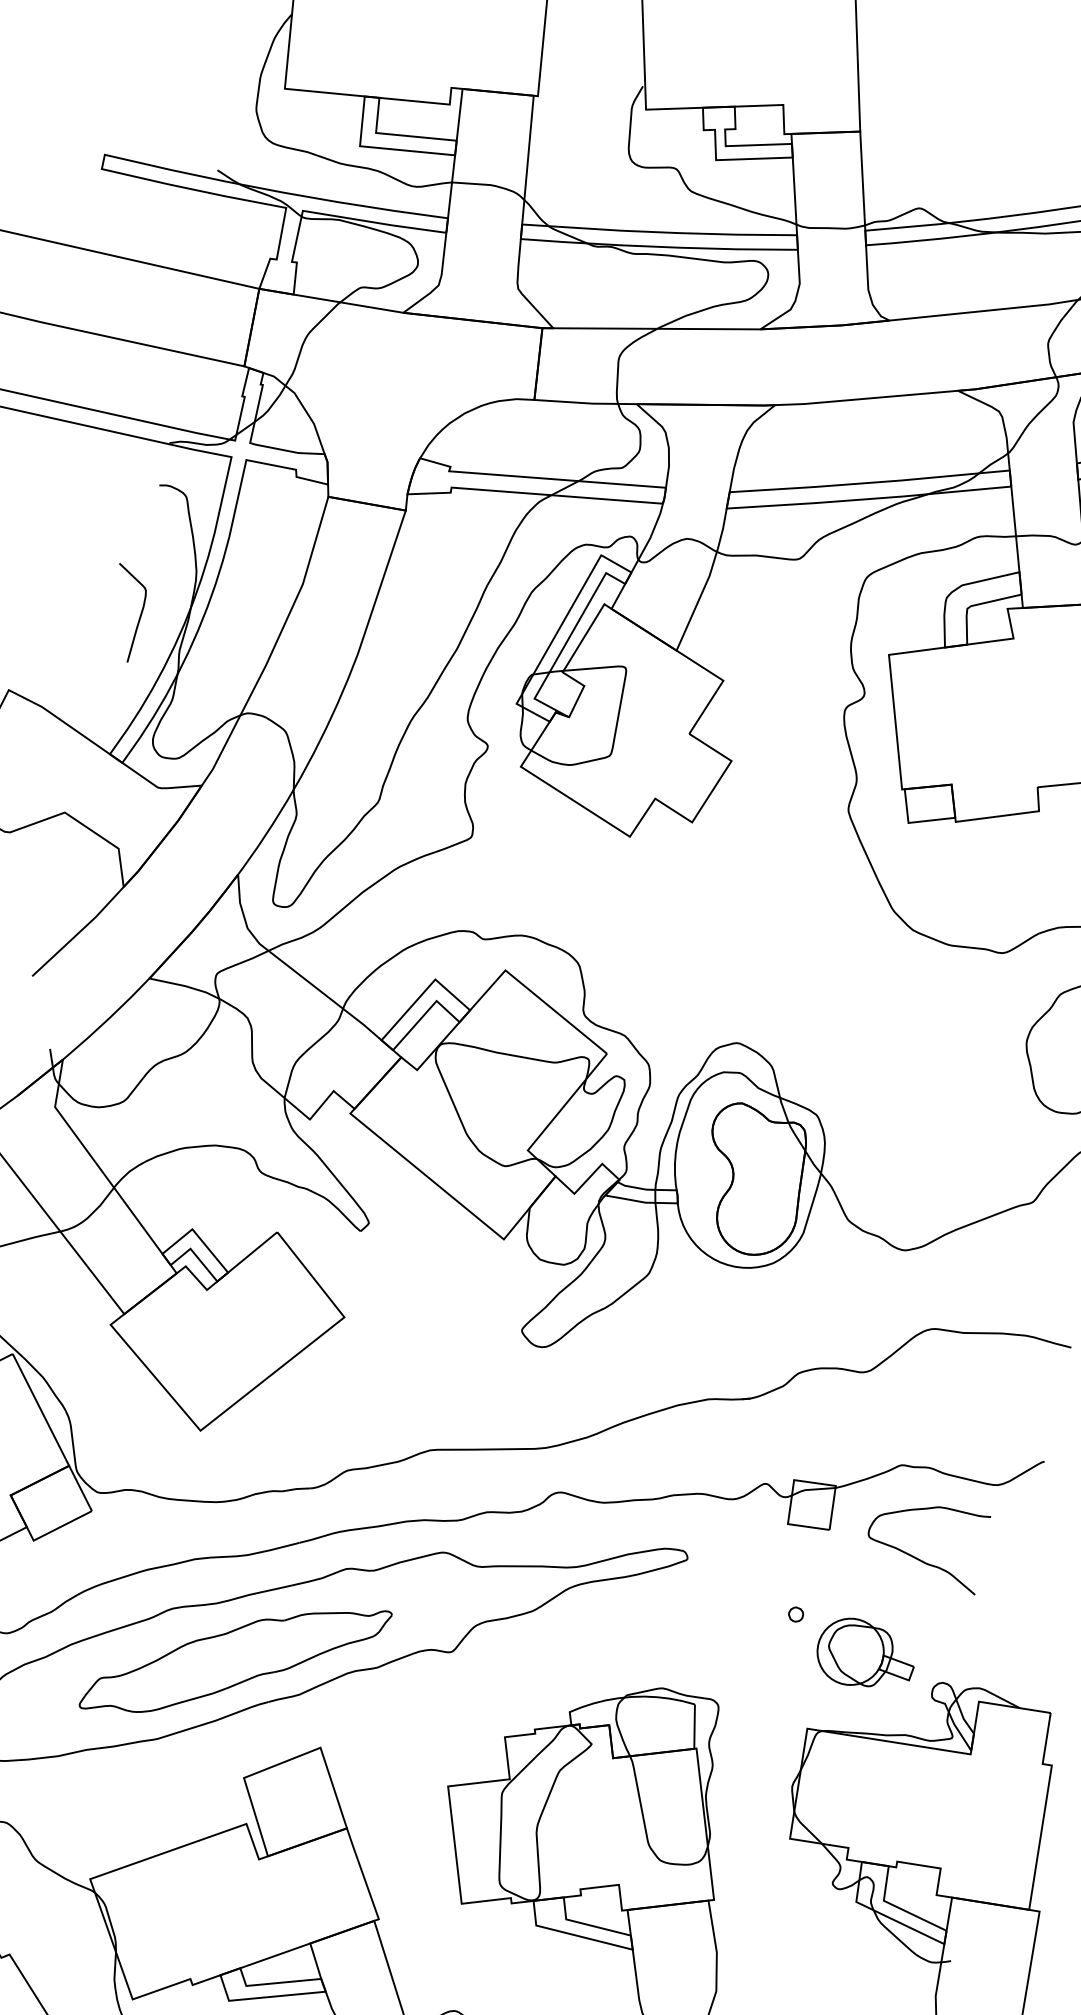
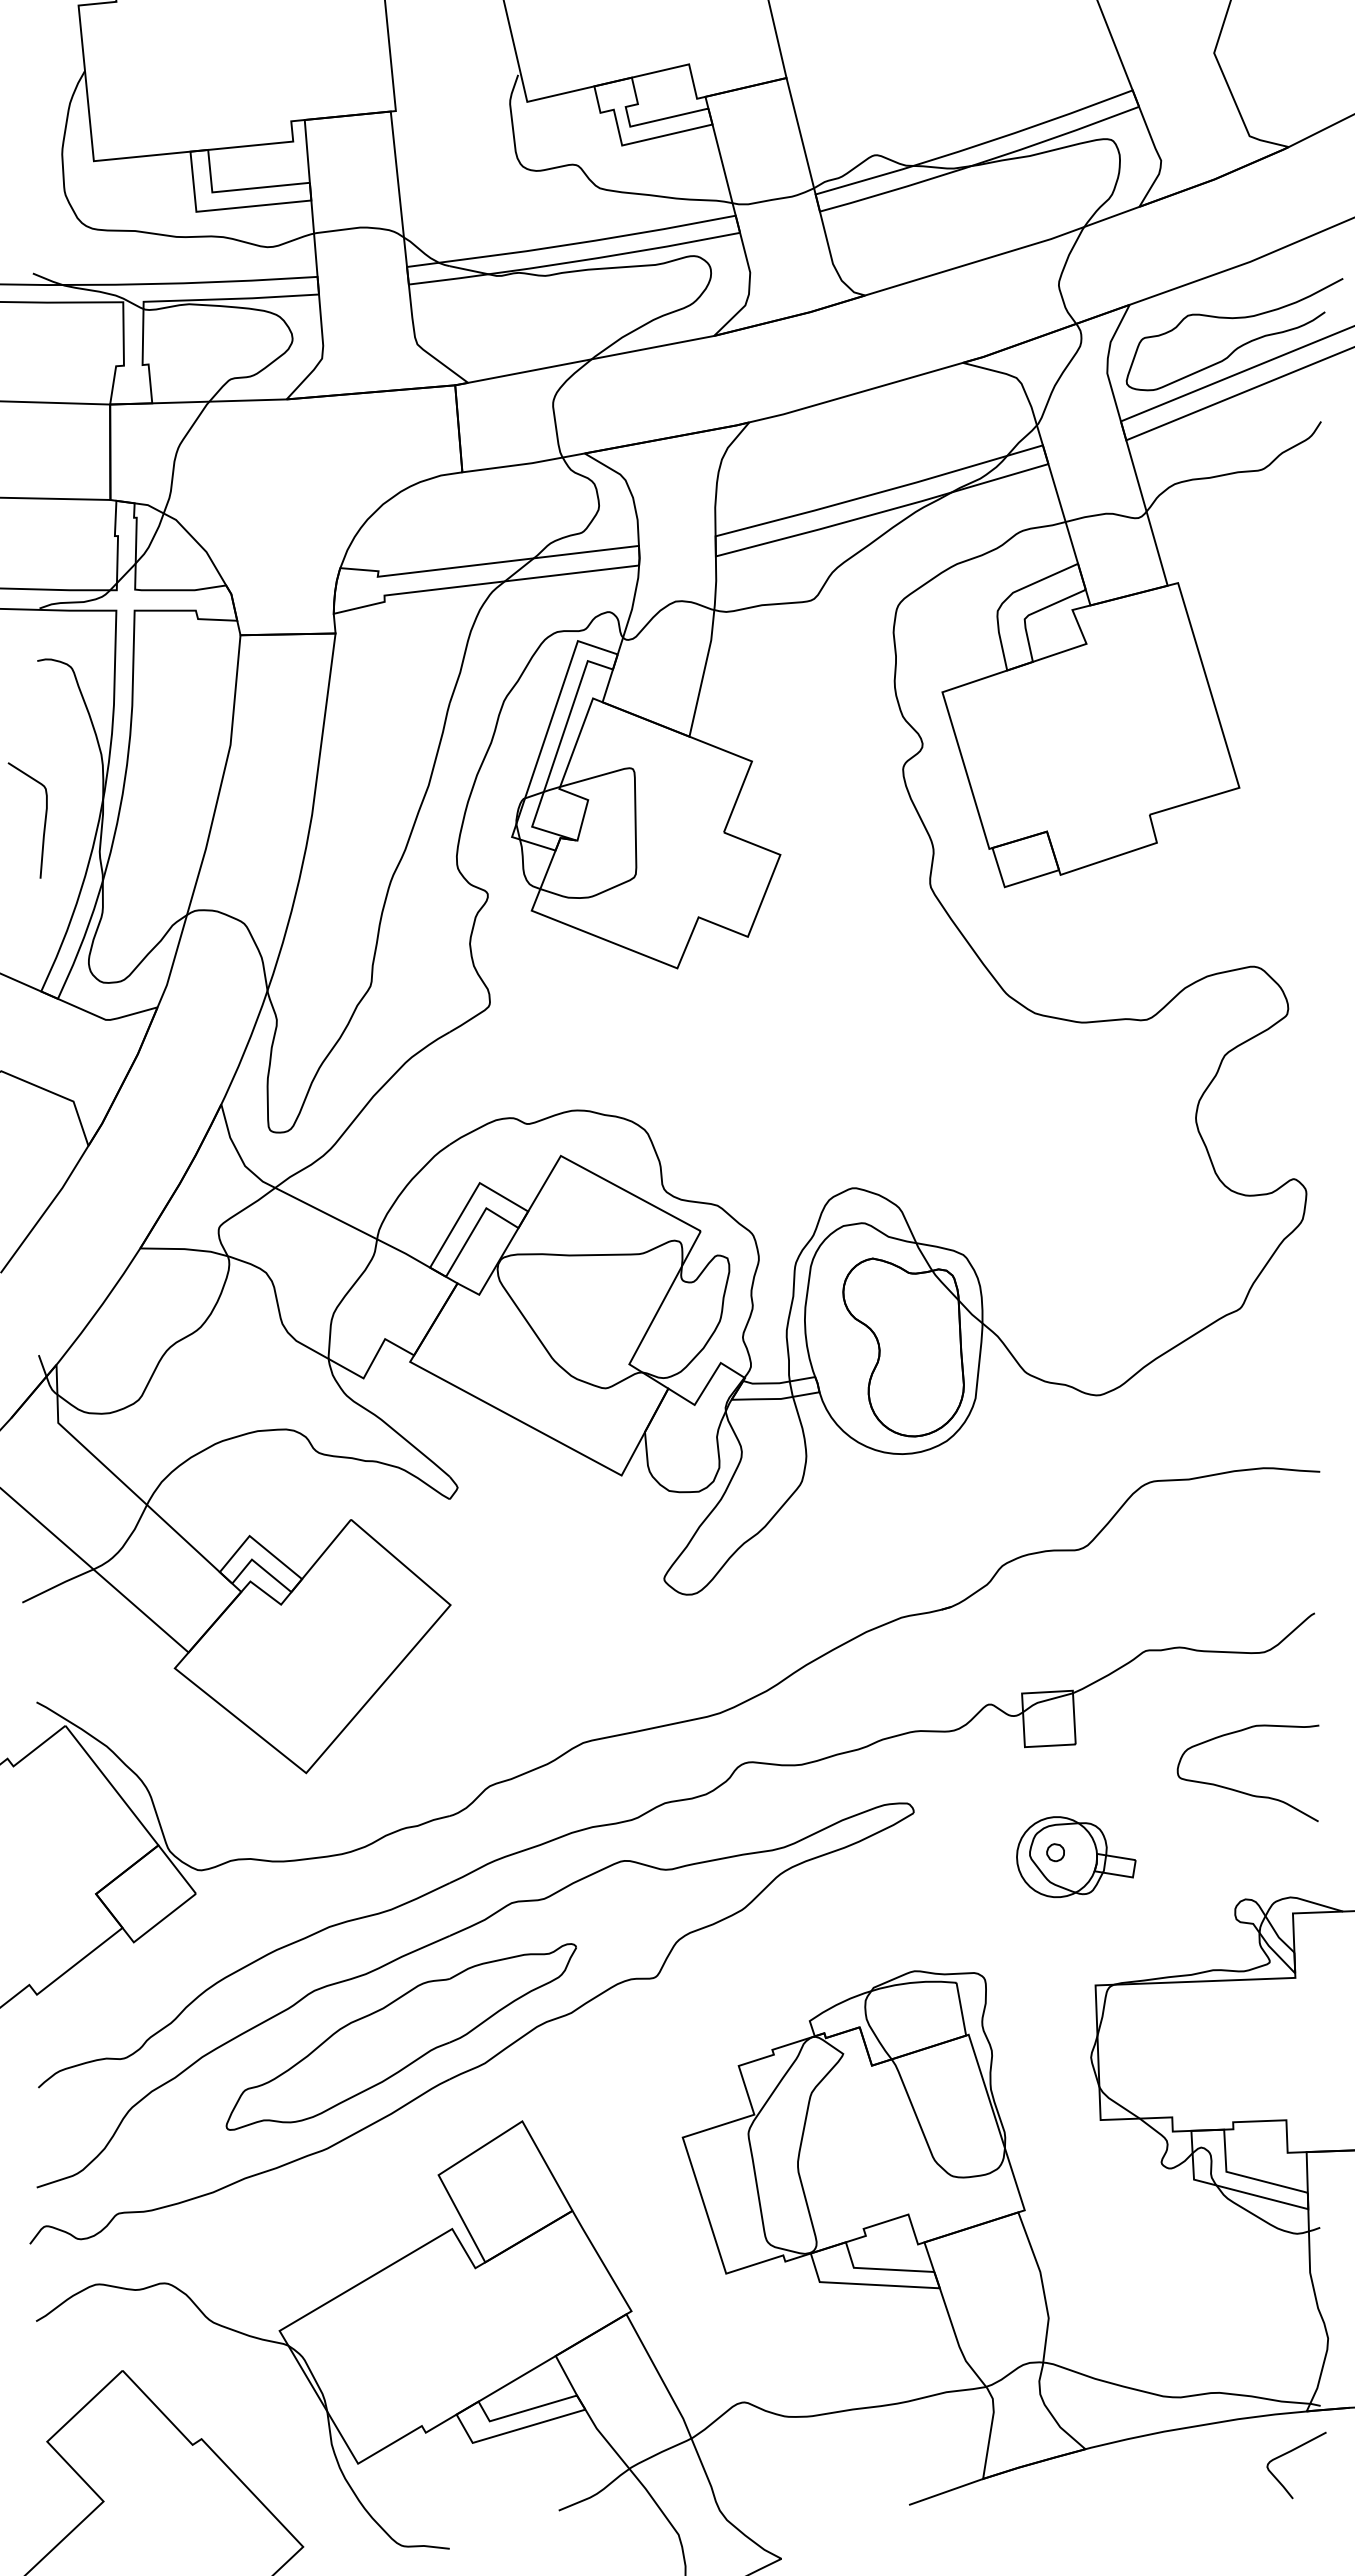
curve: (918, 1558) -> (1242, 1791), moved
part: (866, 1655) -> (1076, 1857), moved

